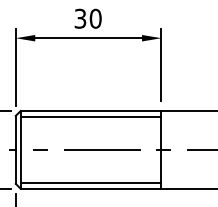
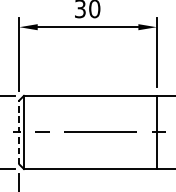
line: (90, 116) -> (89, 100), removed
line: (15, 149) -> (19, 132), solid -> dashed
line: (90, 182) -> (89, 163), removed

